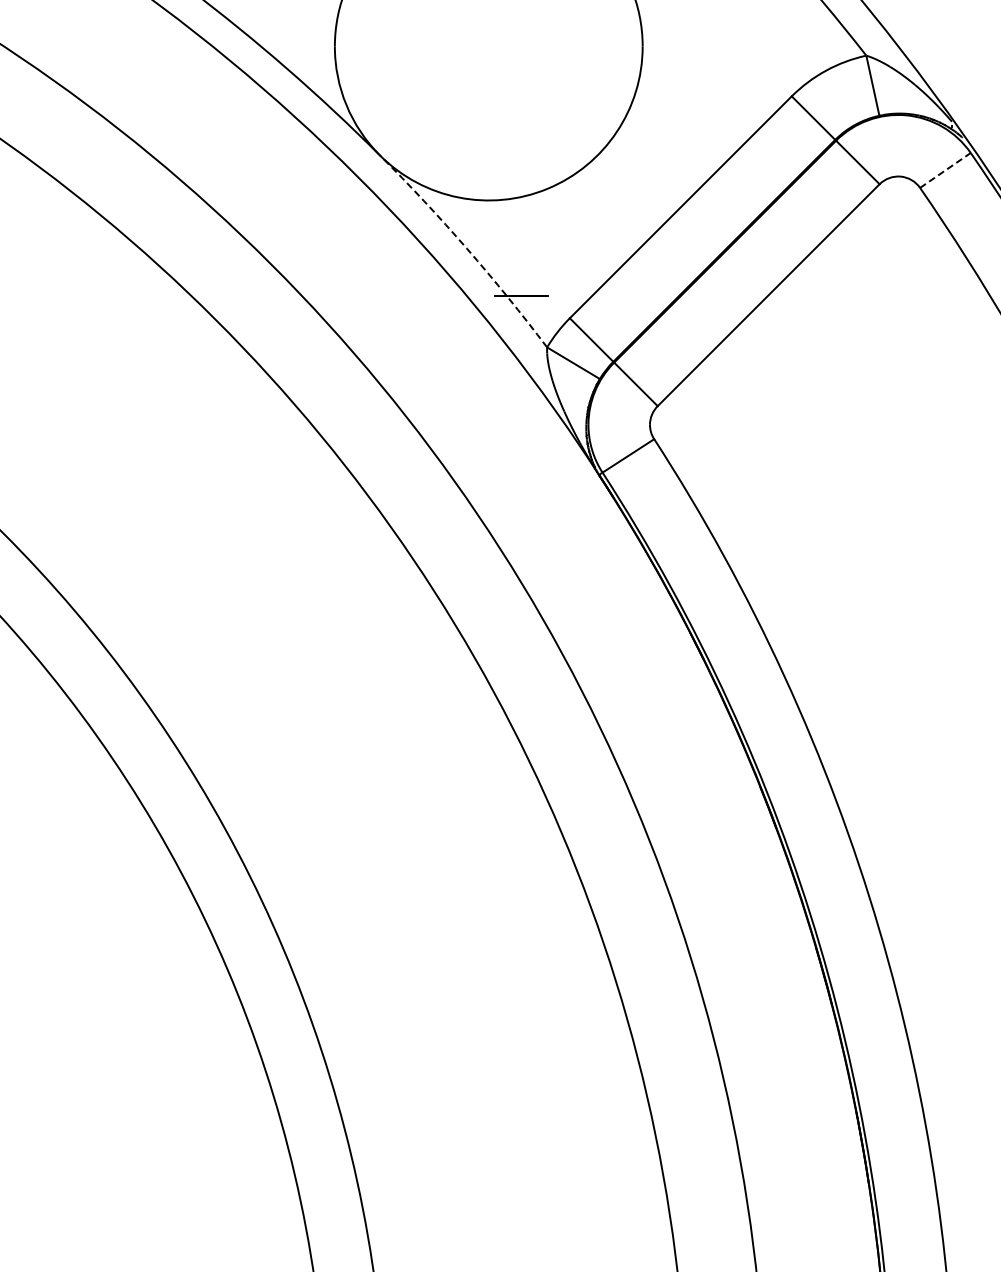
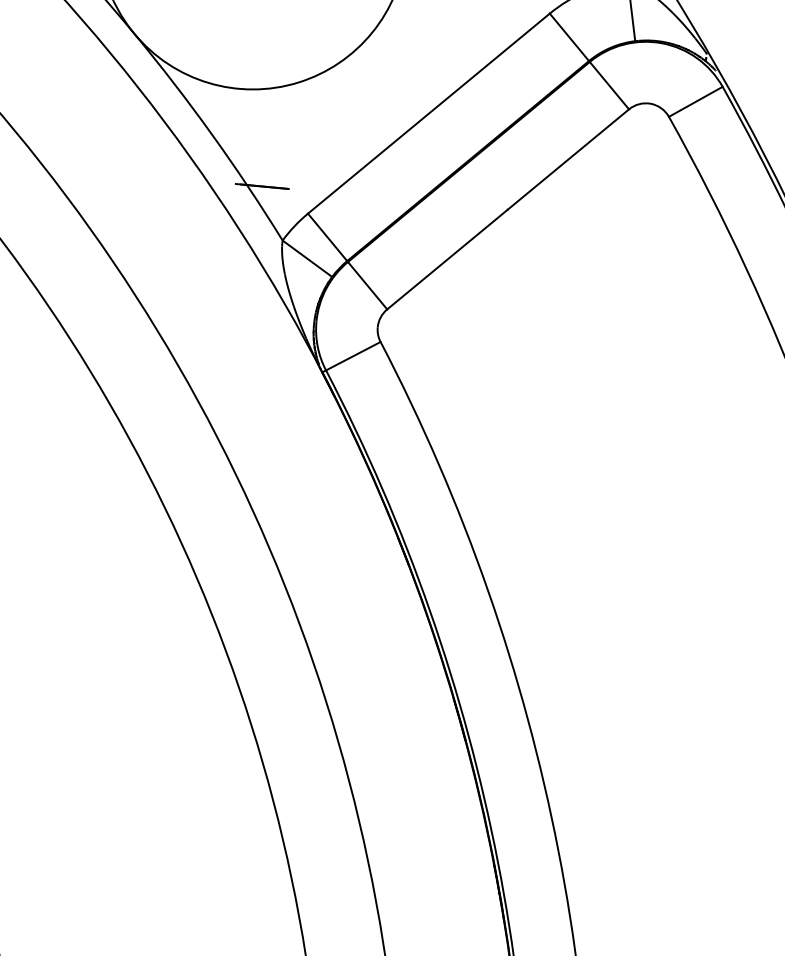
line: (945, 170) -> (695, 101), dashed -> solid
arc: (466, 248) -> (211, 134), dashed -> solid

